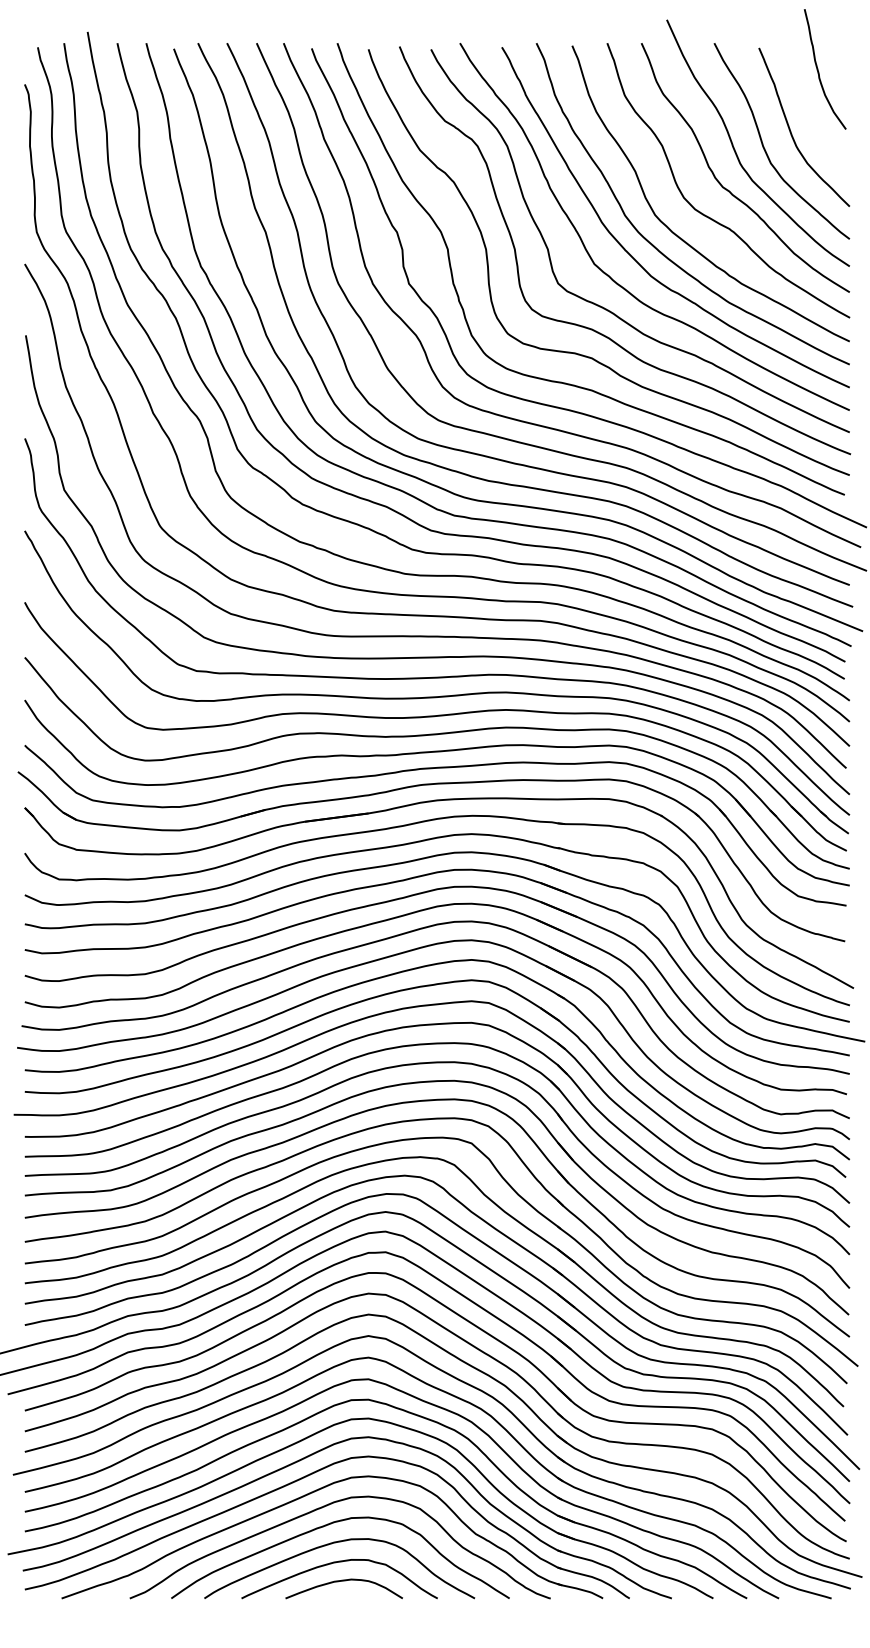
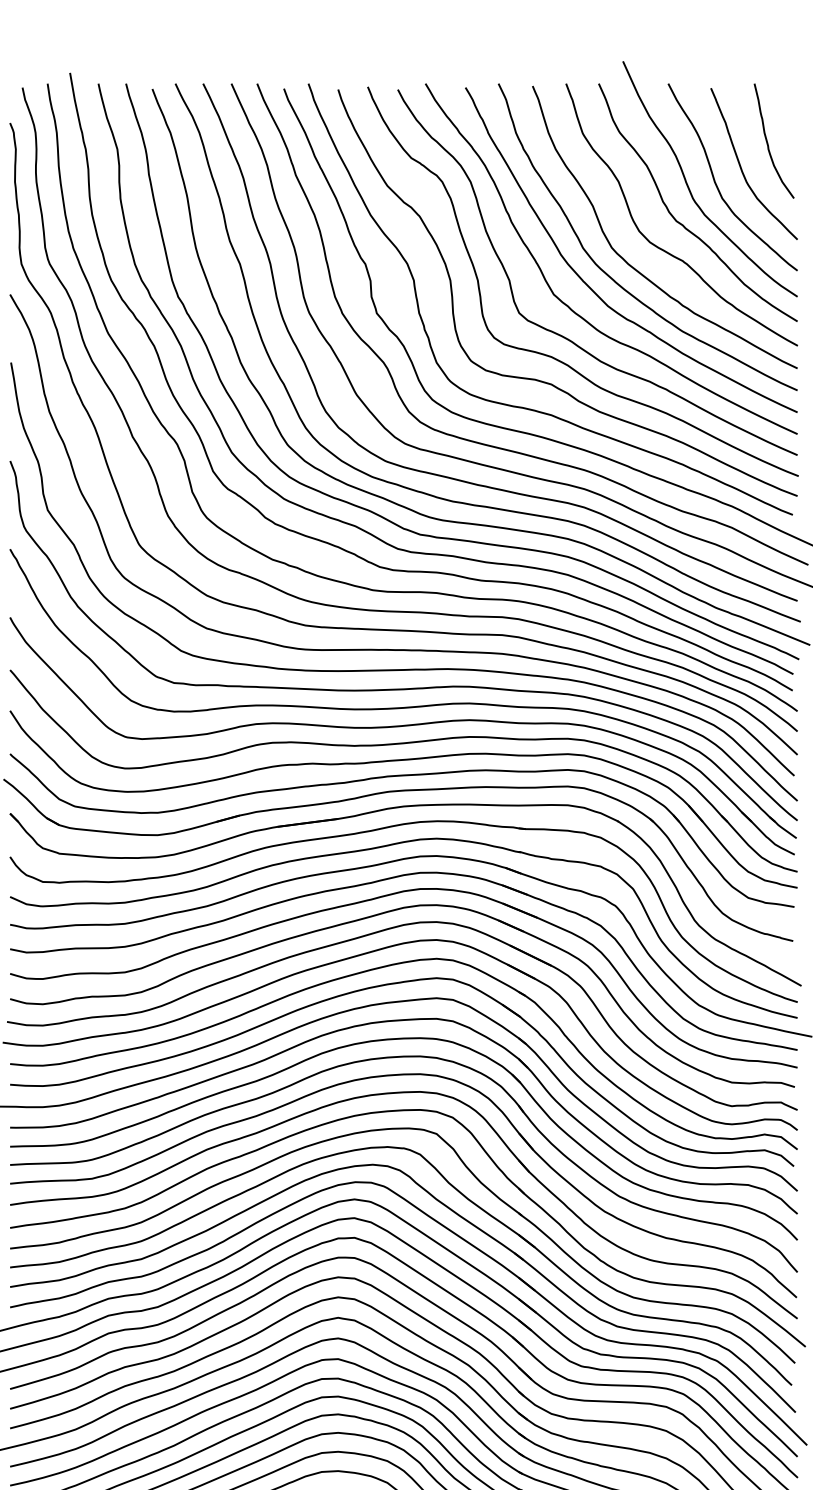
curve: (819, 72) -> (768, 144), moved

